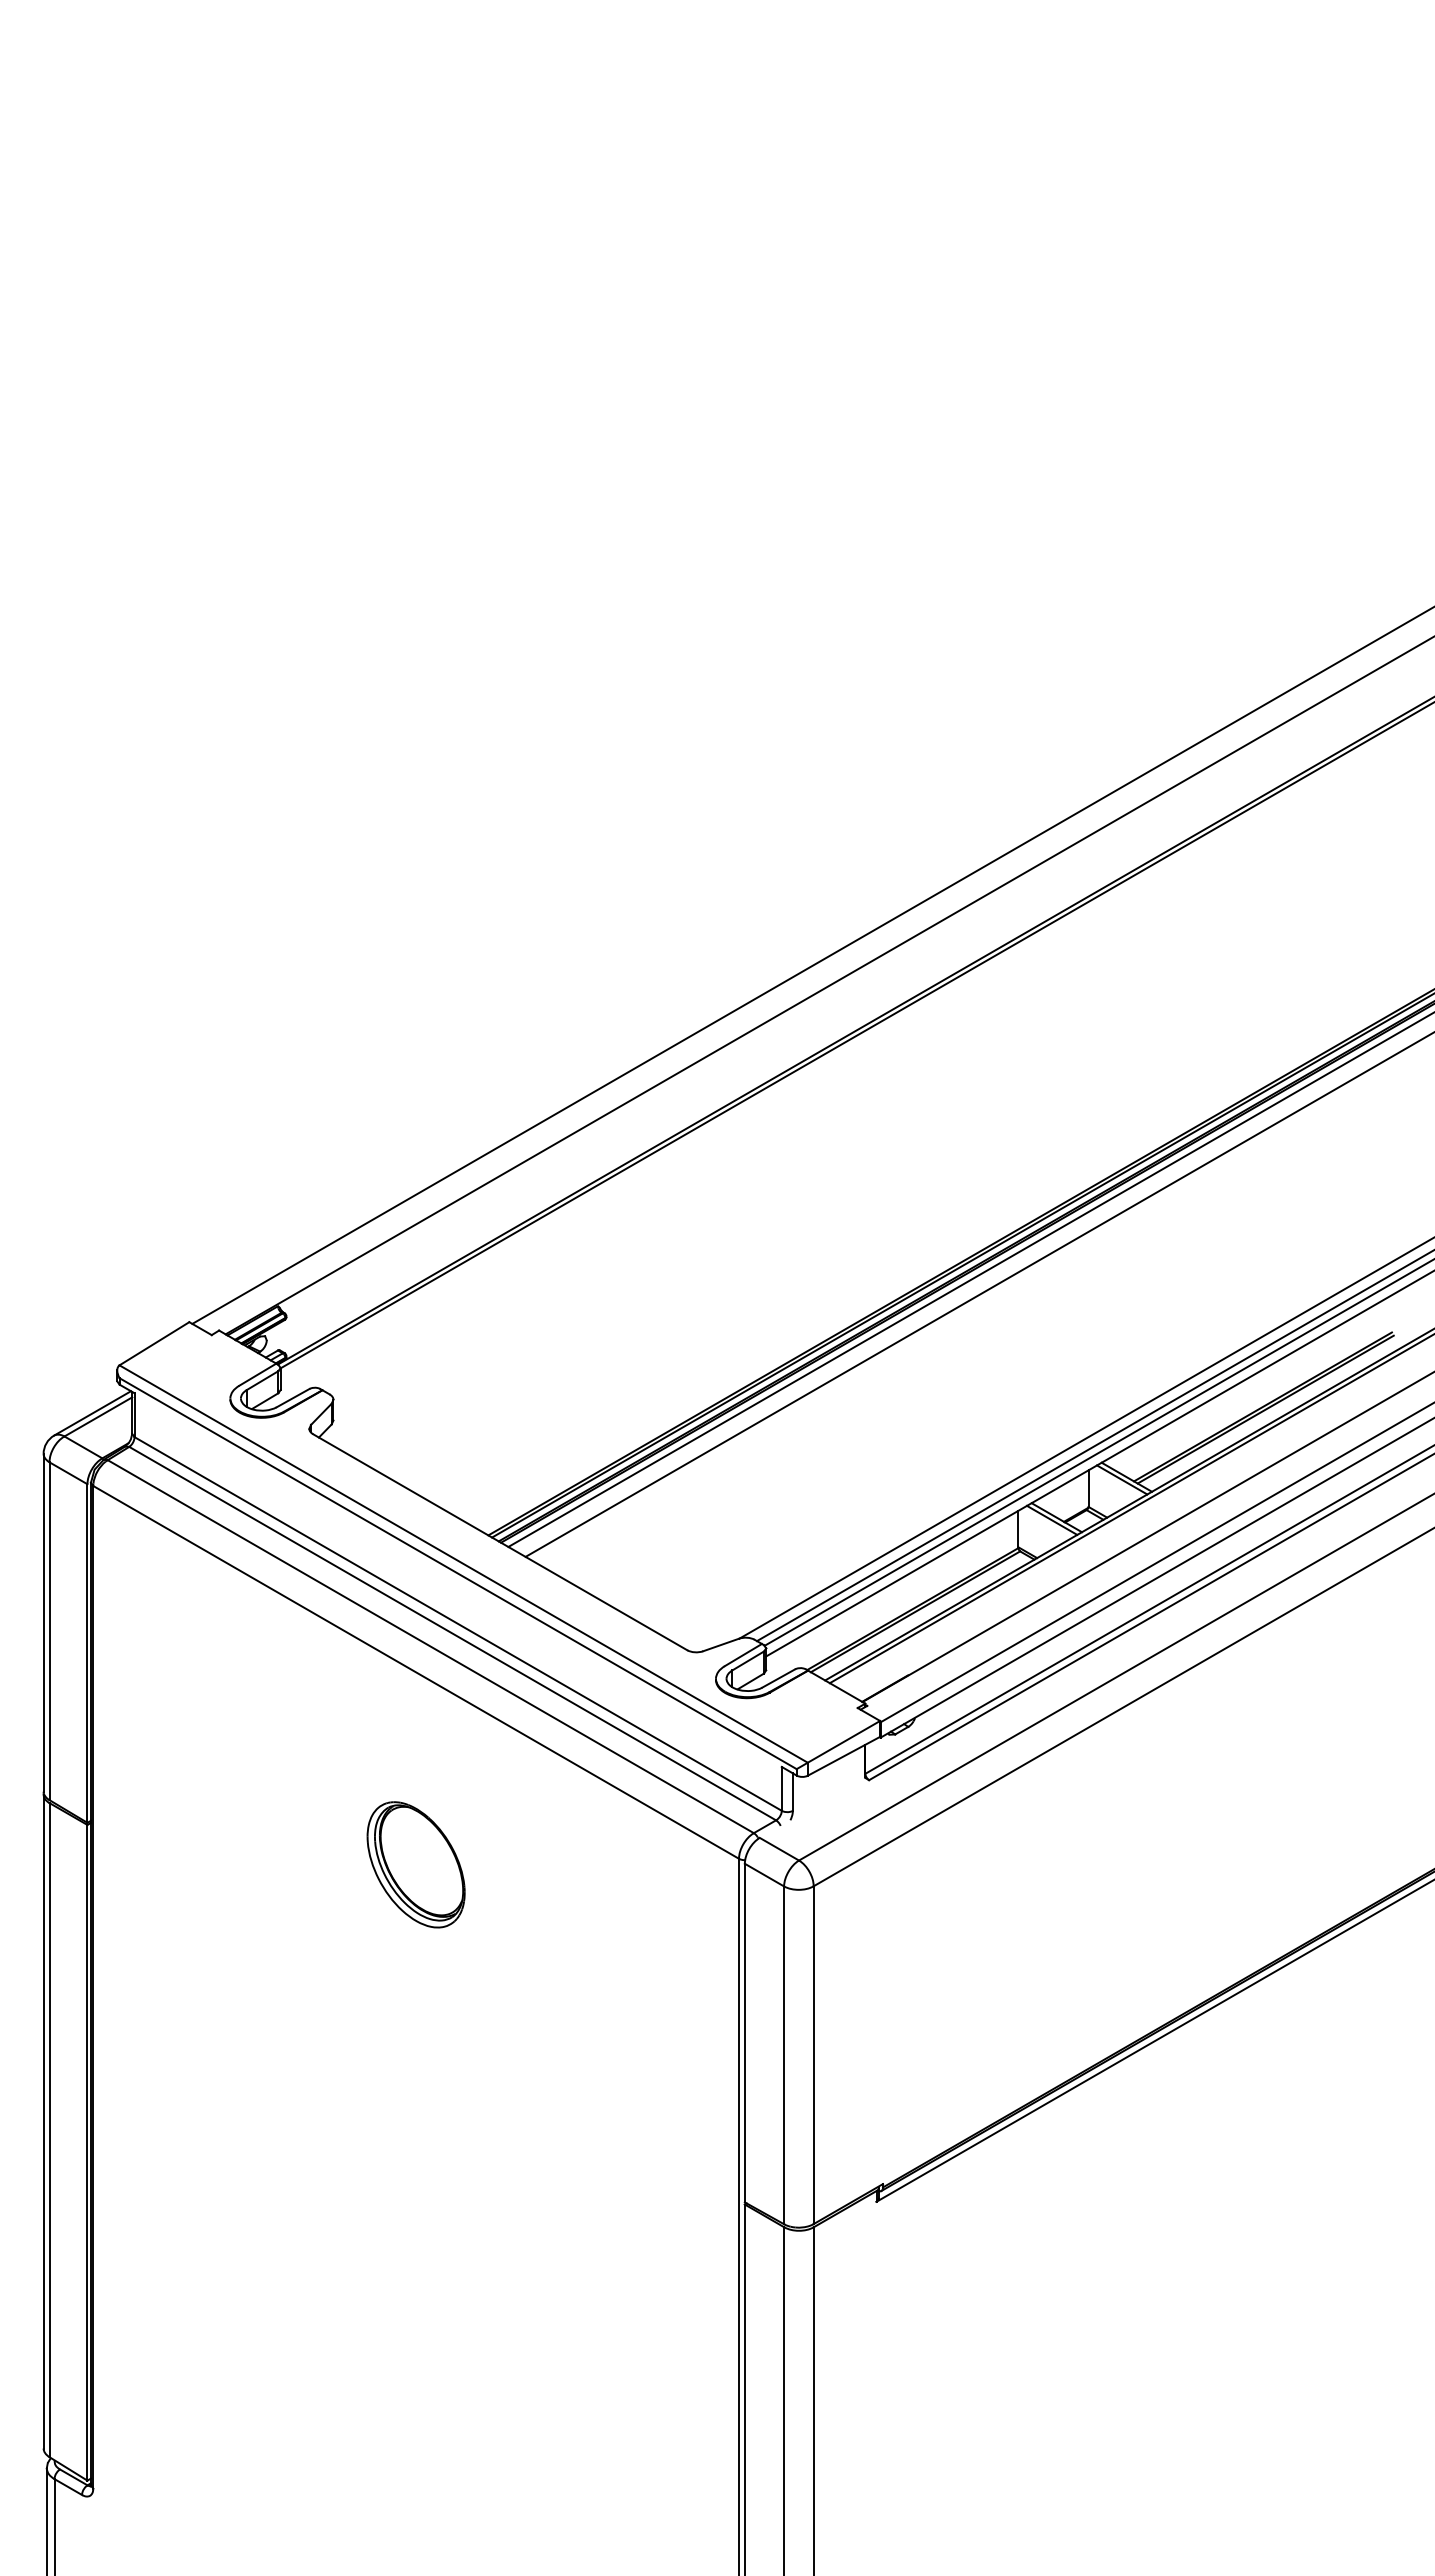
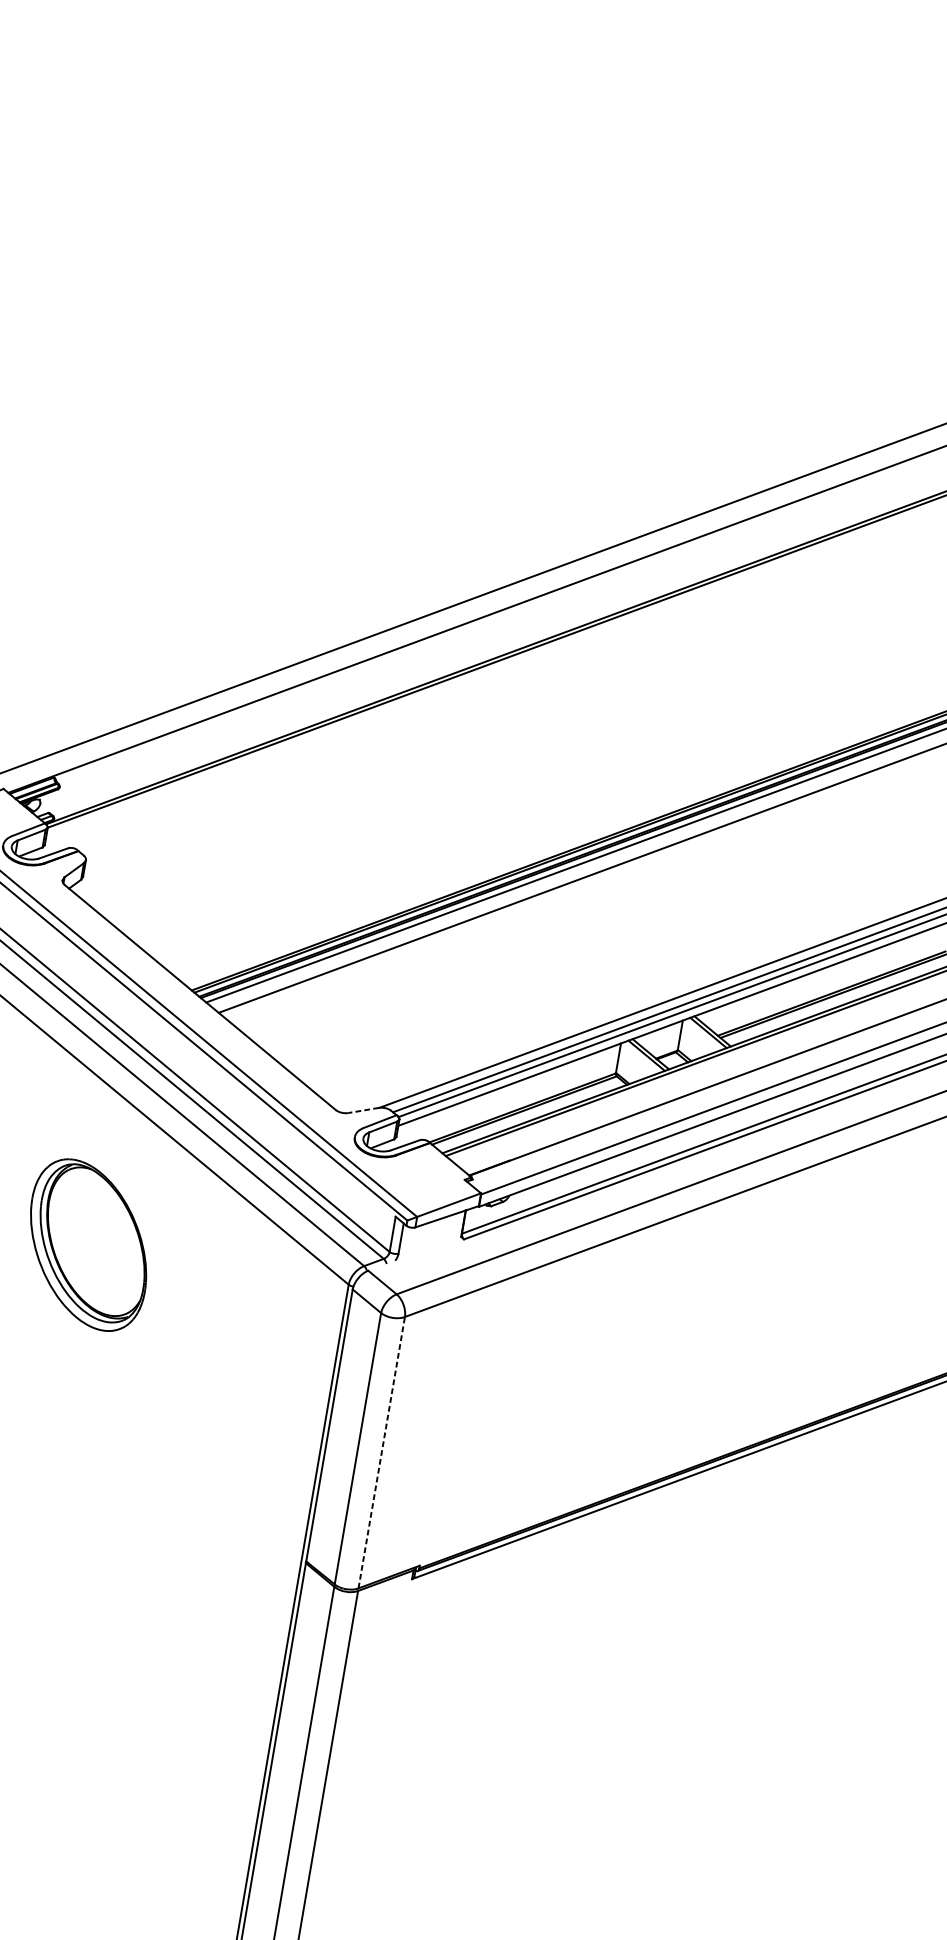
line: (721, 1645) -> (363, 1110), solid -> dashed
part: (415, 1864) -> (88, 1244), size x1.6
line: (813, 2055) -> (381, 1452), solid -> dashed

